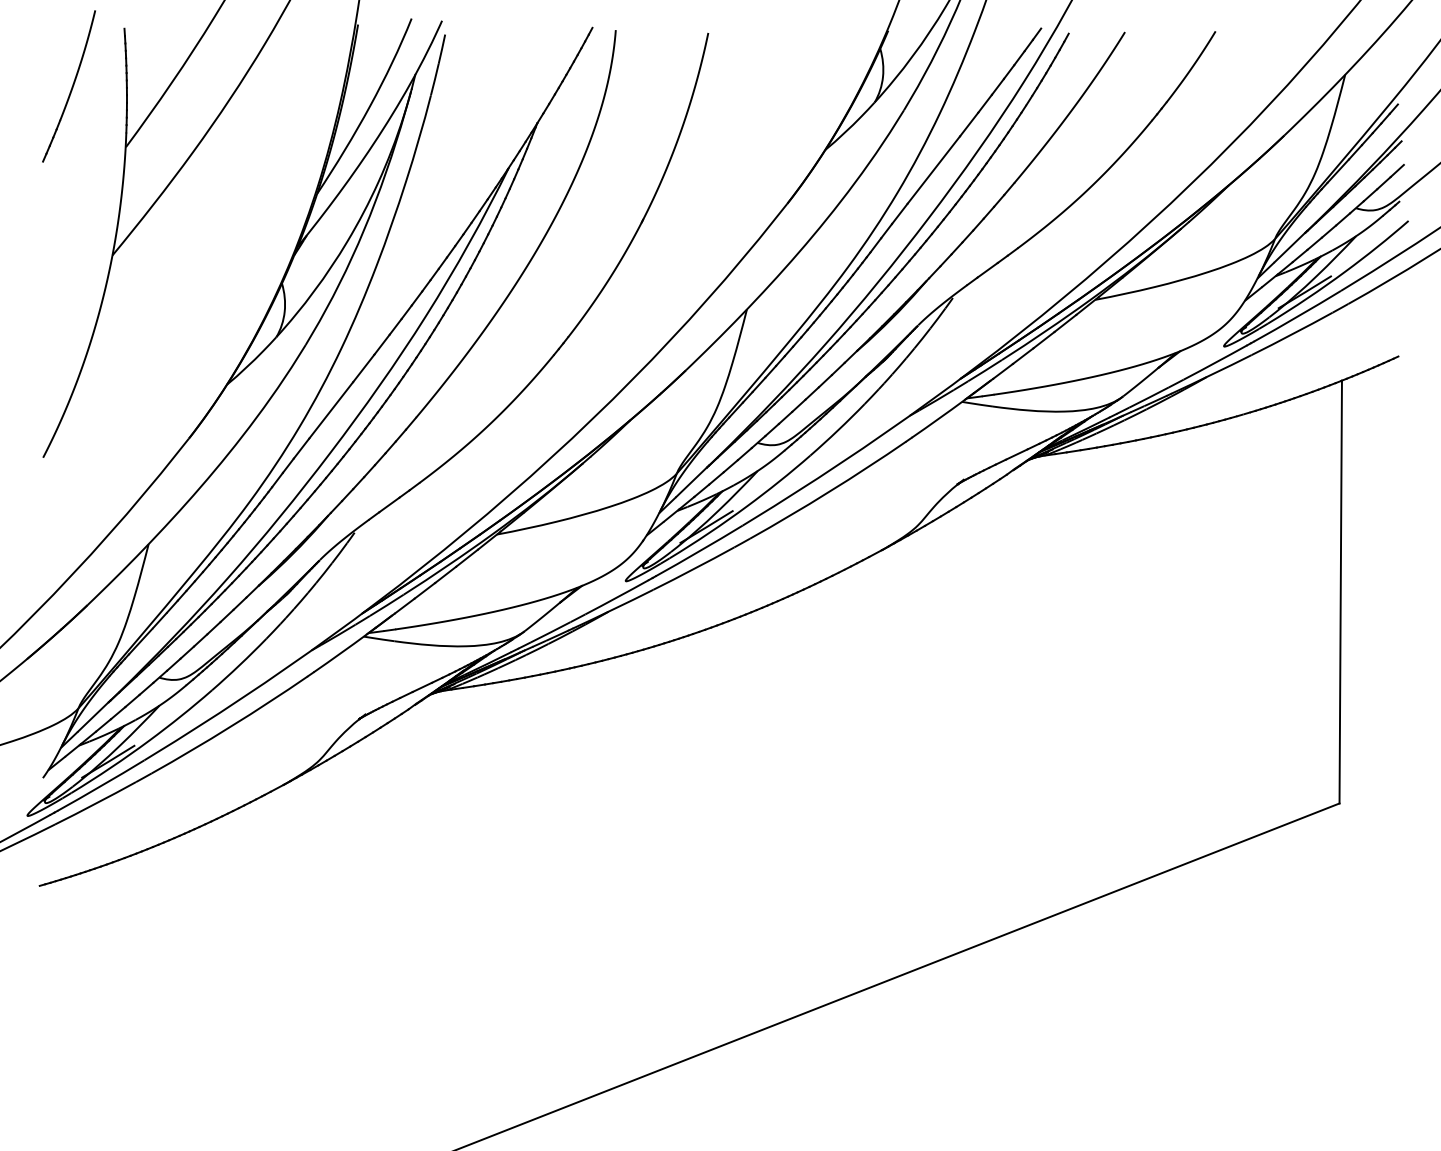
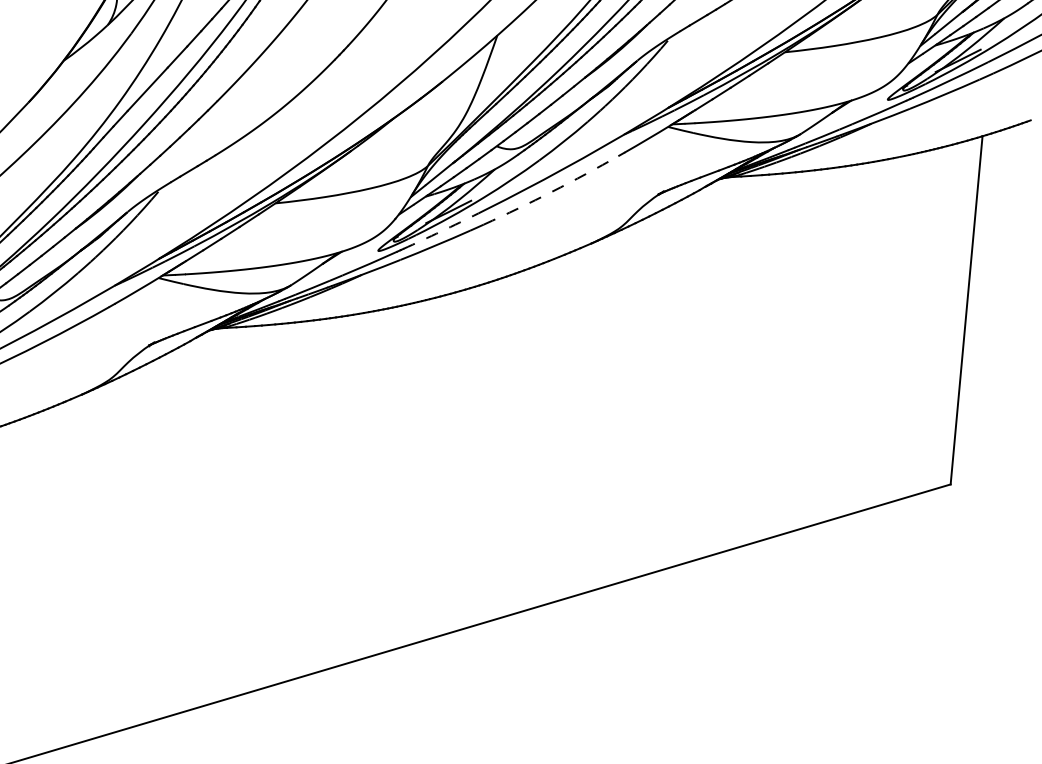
arc: (829, 491) -> (552, 191), solid -> dashed
arc: (699, 551) -> (441, 231), solid -> dashed

